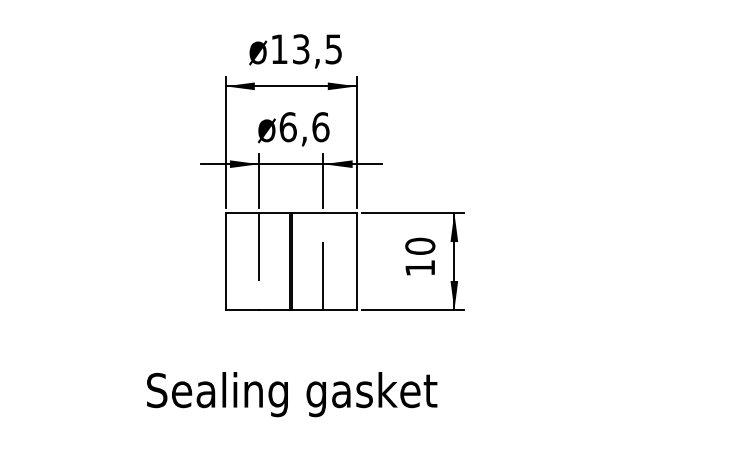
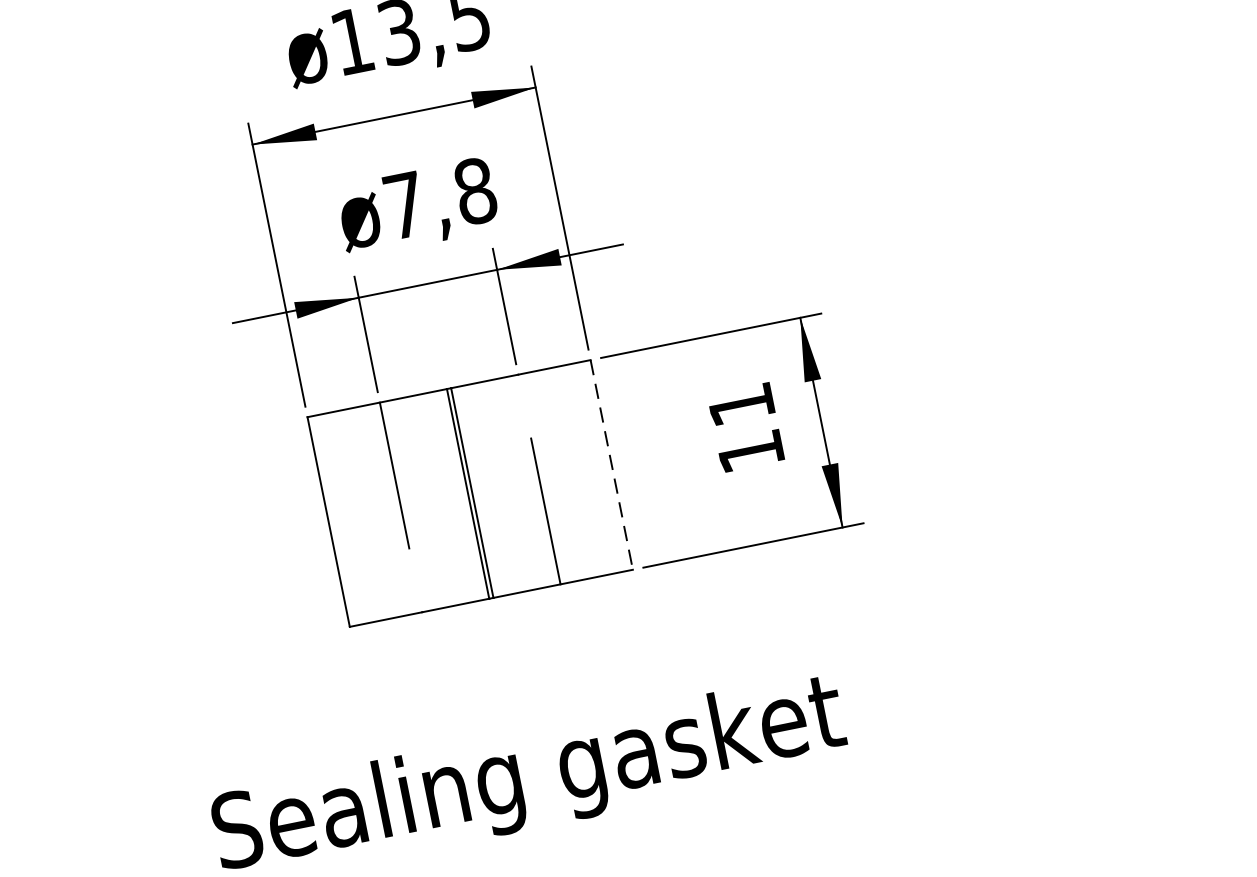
text: (304, 127) -> (440, 199), 6,6 -> 7,8
text: (420, 245) -> (741, 402), 10 -> 11
line: (357, 261) -> (612, 464), solid -> dashed

